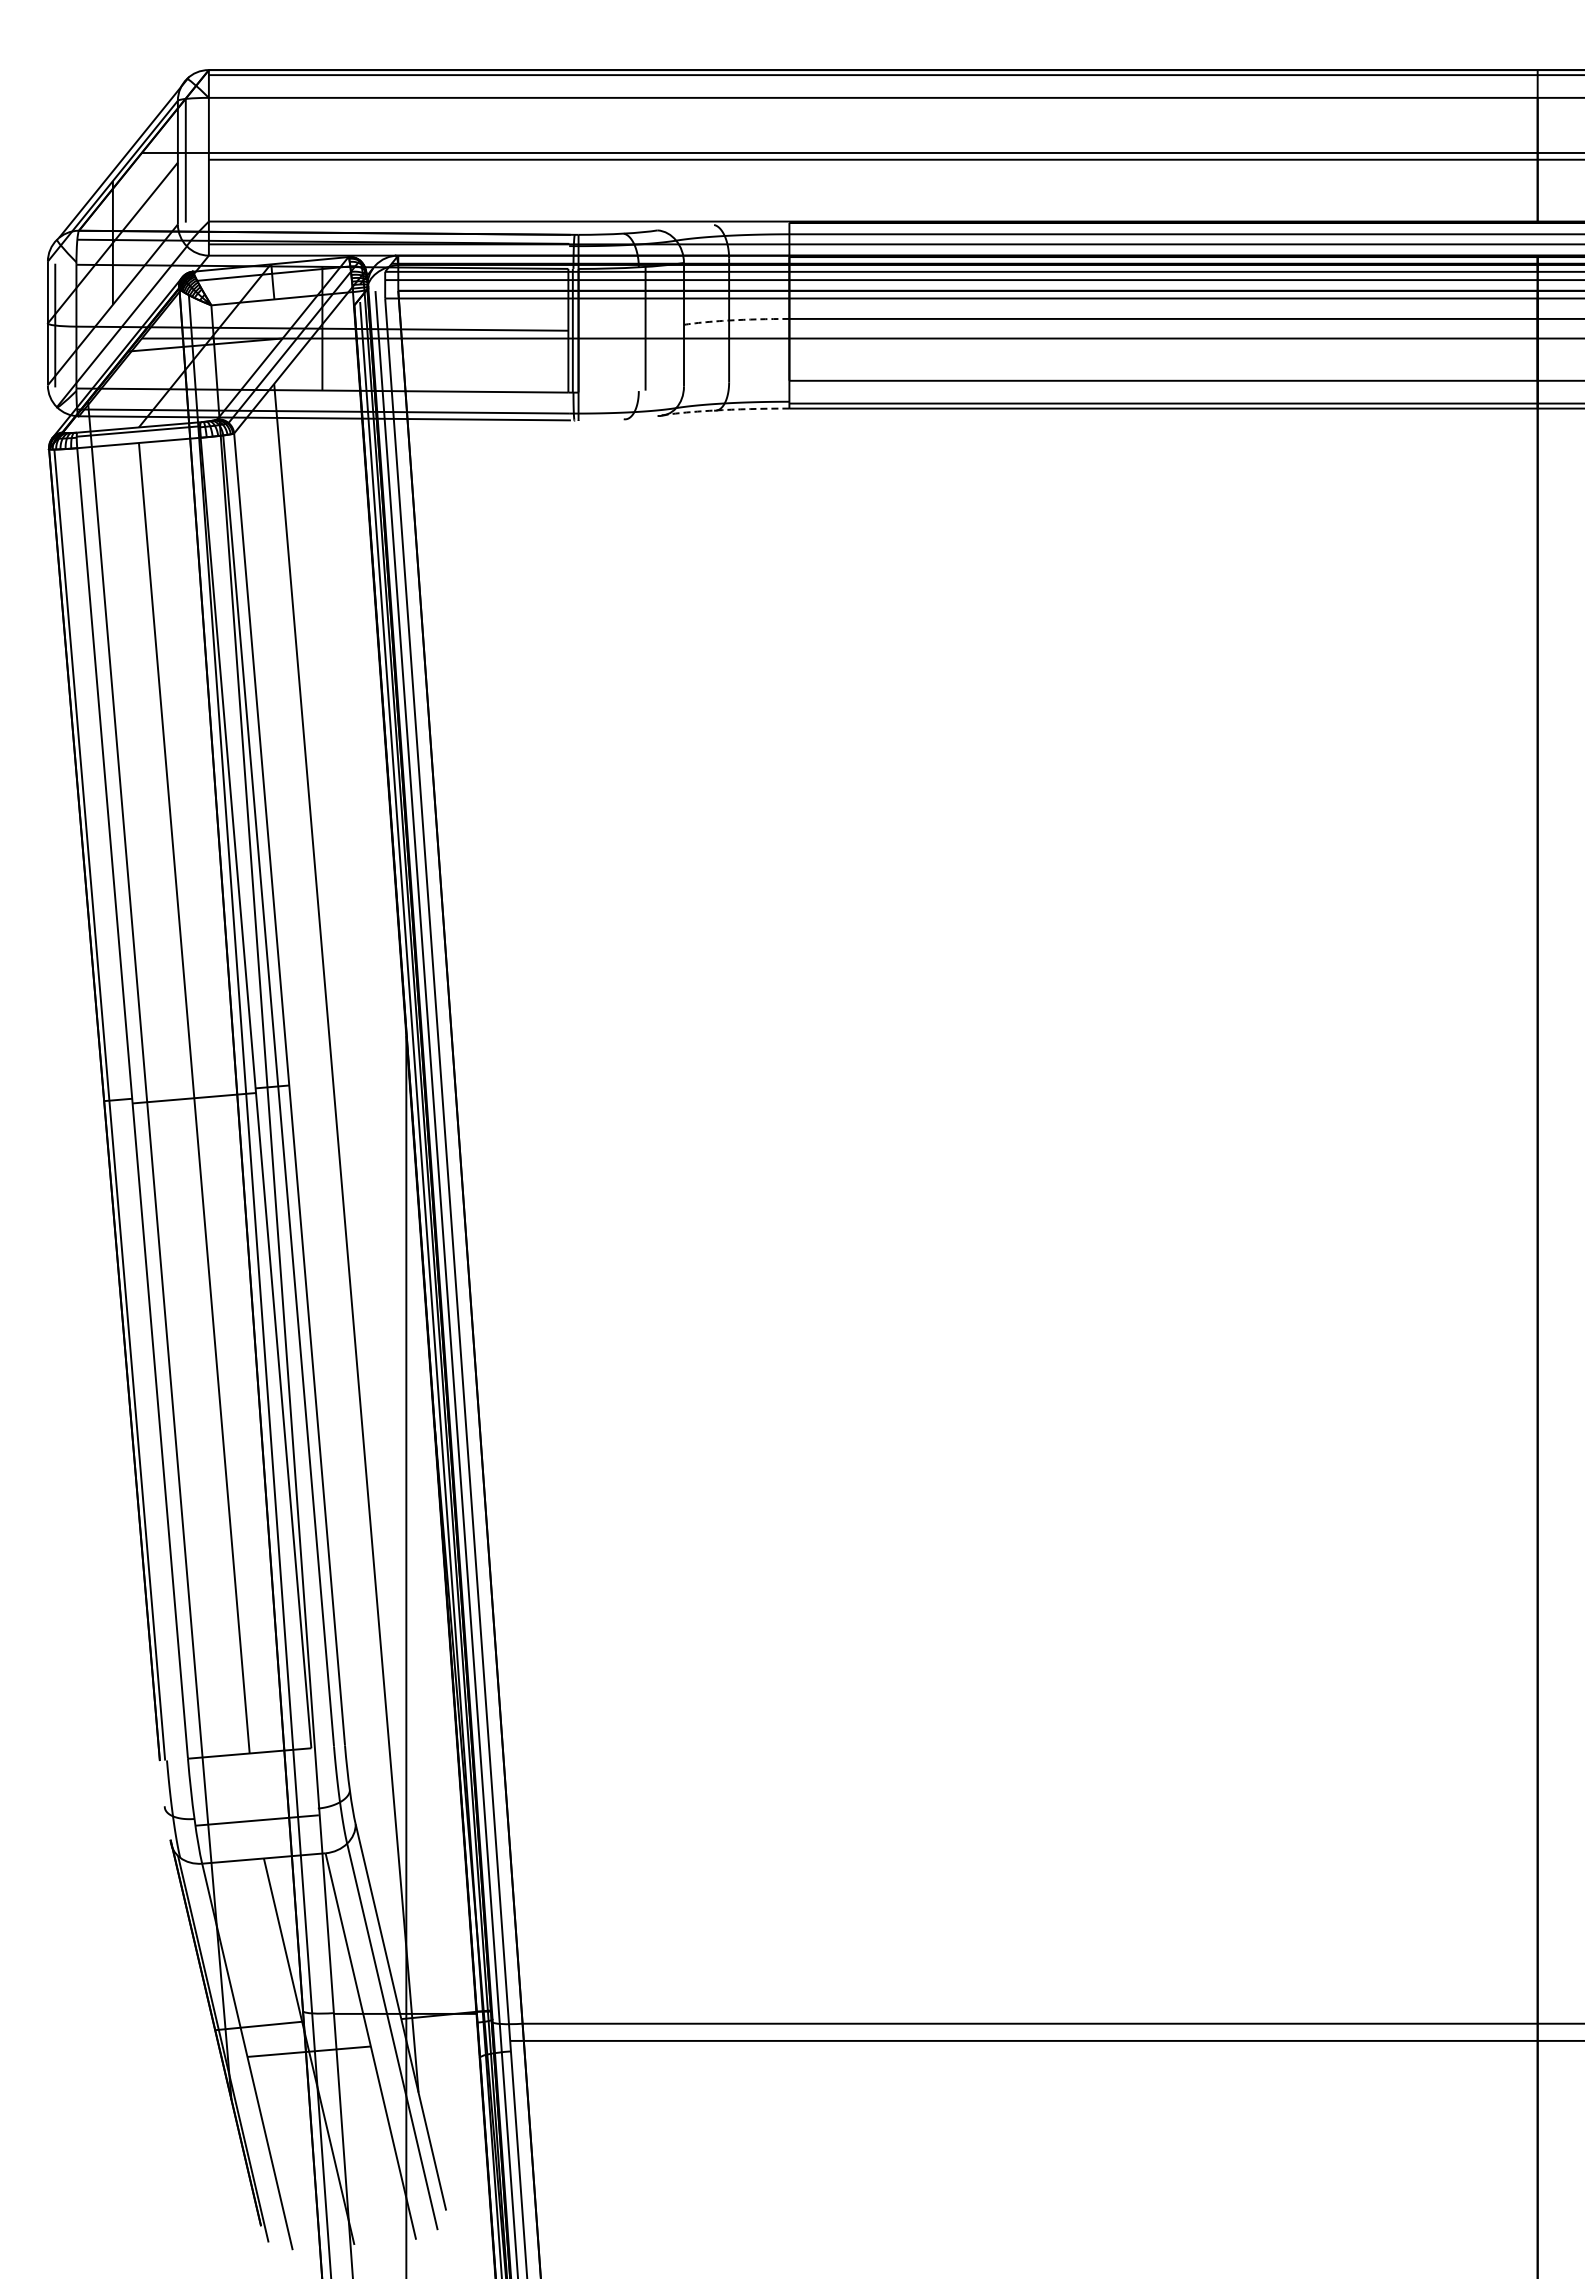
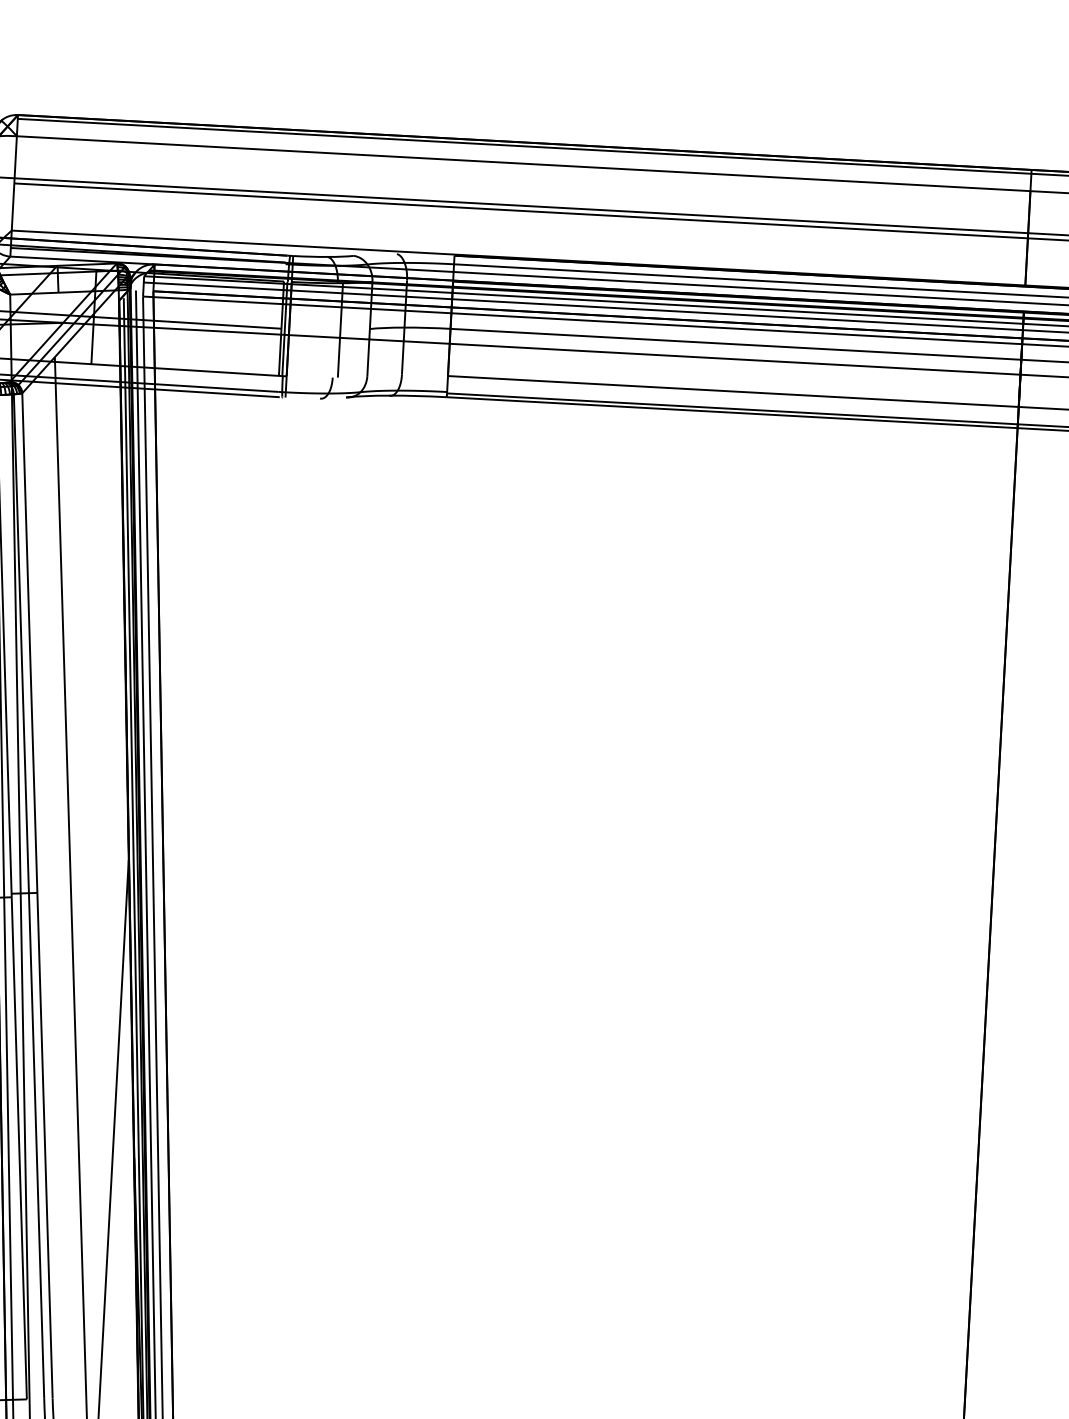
arc: (734, 320) -> (408, 327), dashed -> solid
arc: (720, 410) -> (394, 395), dashed -> solid

